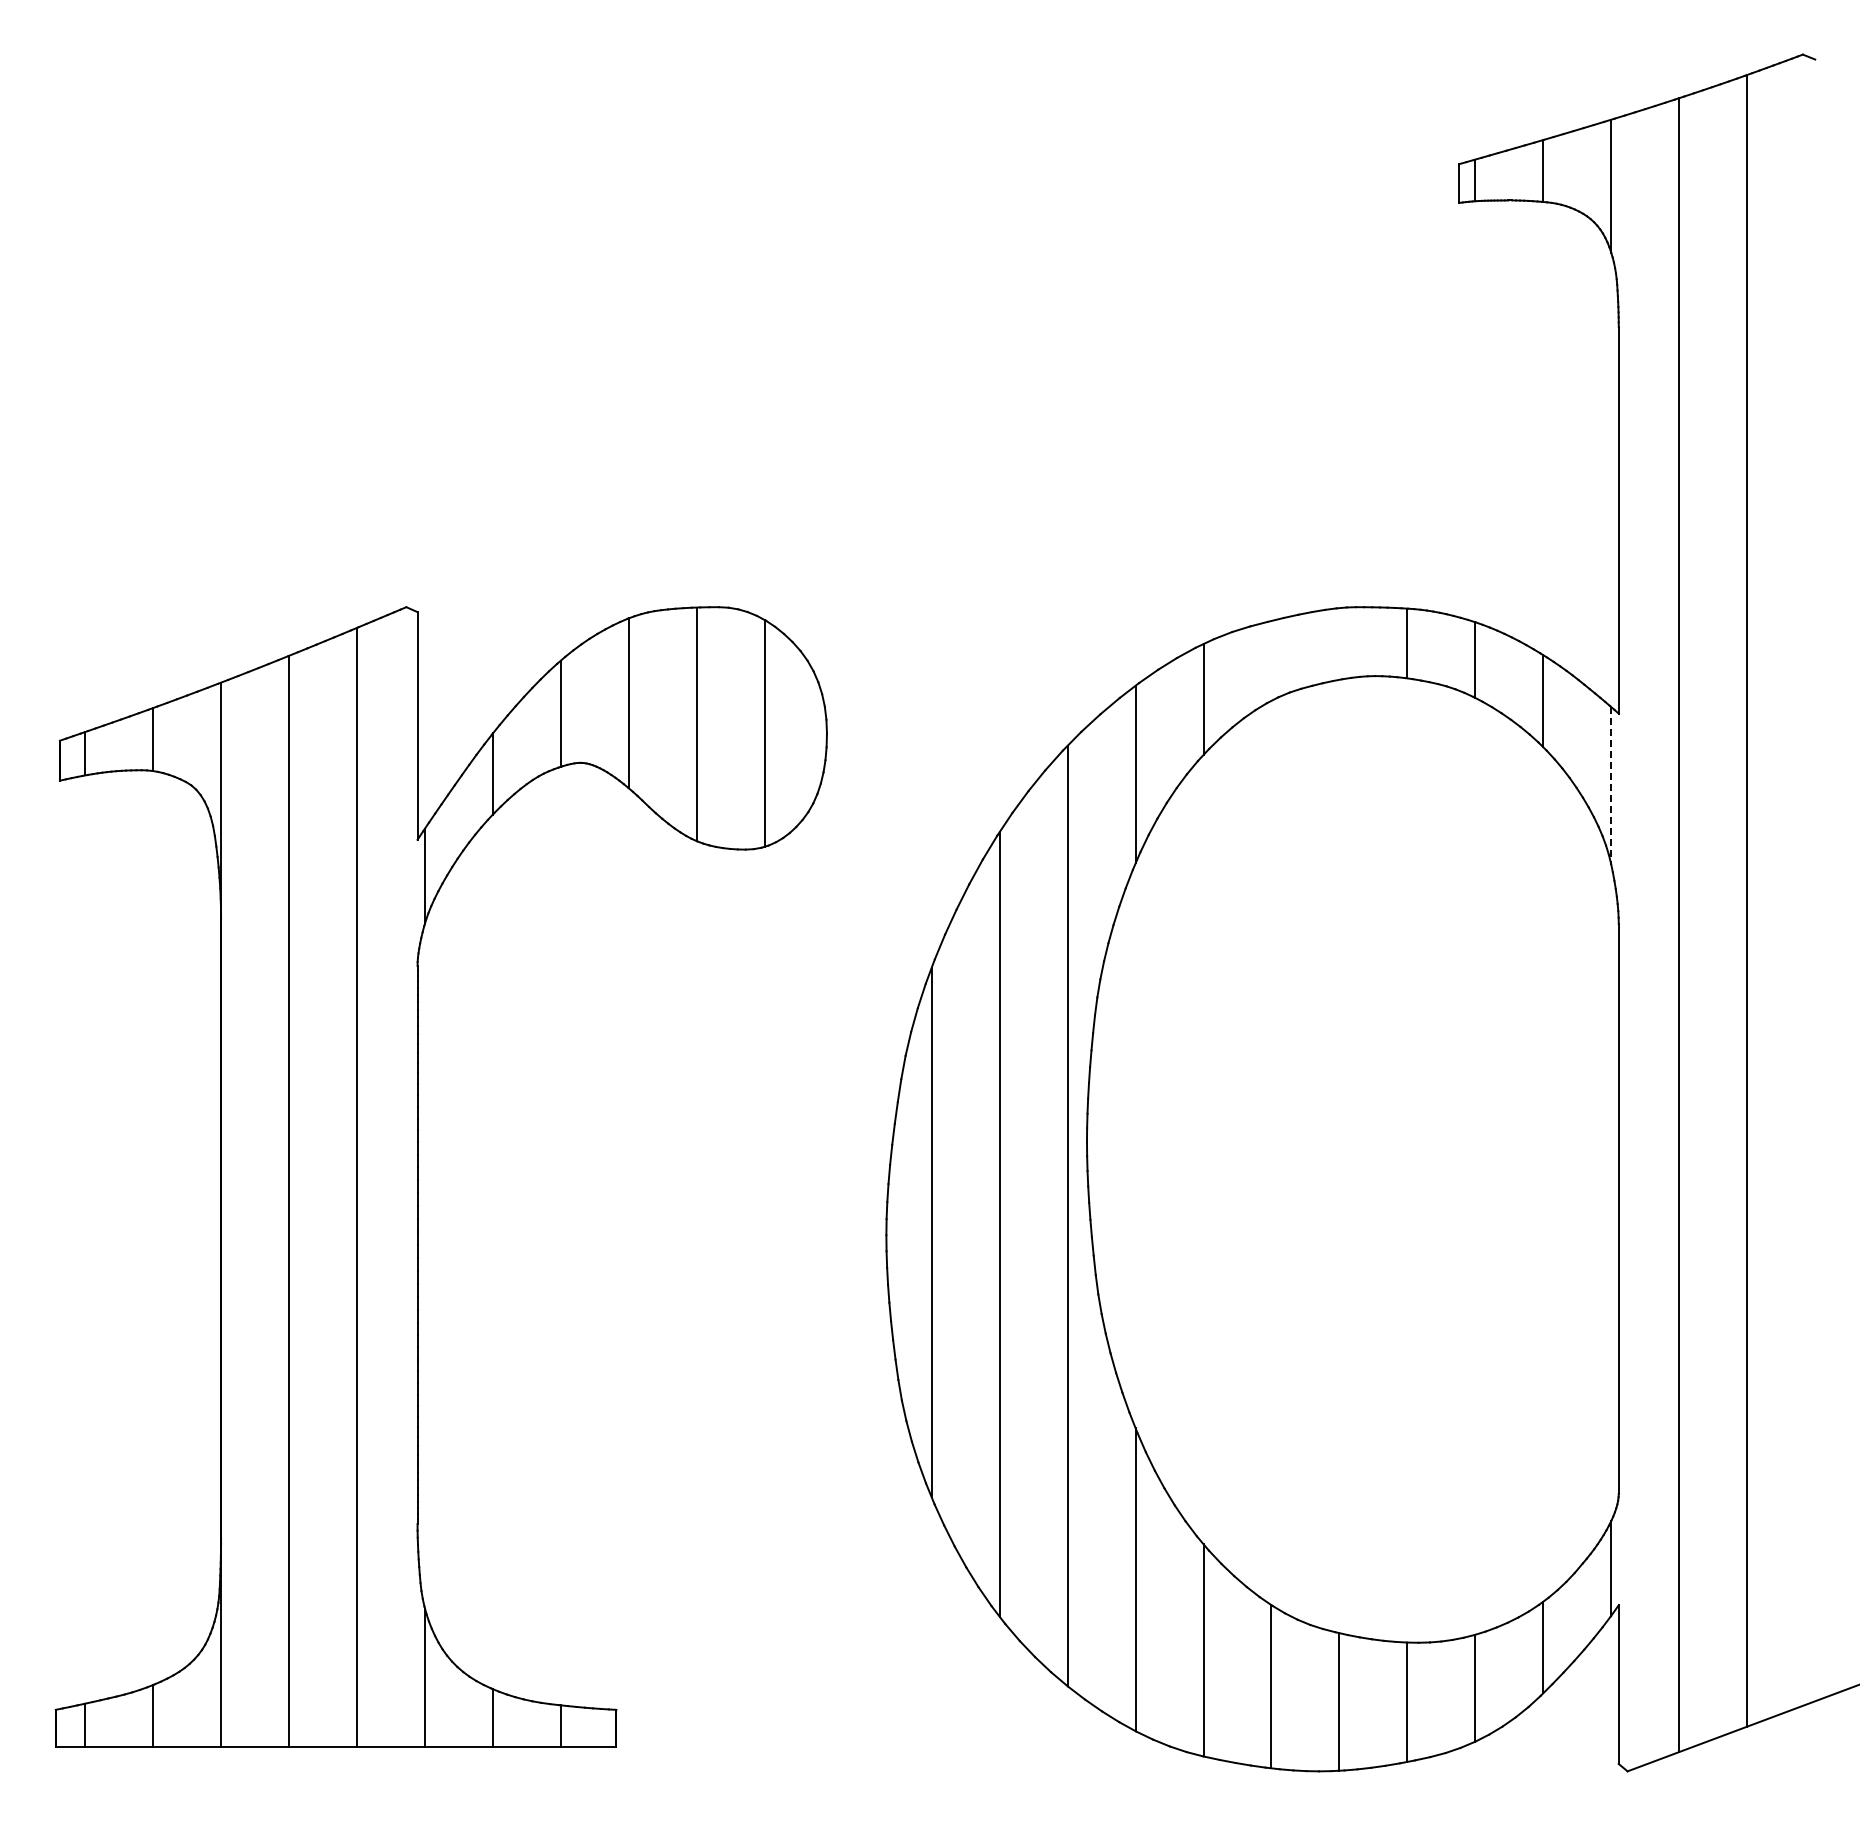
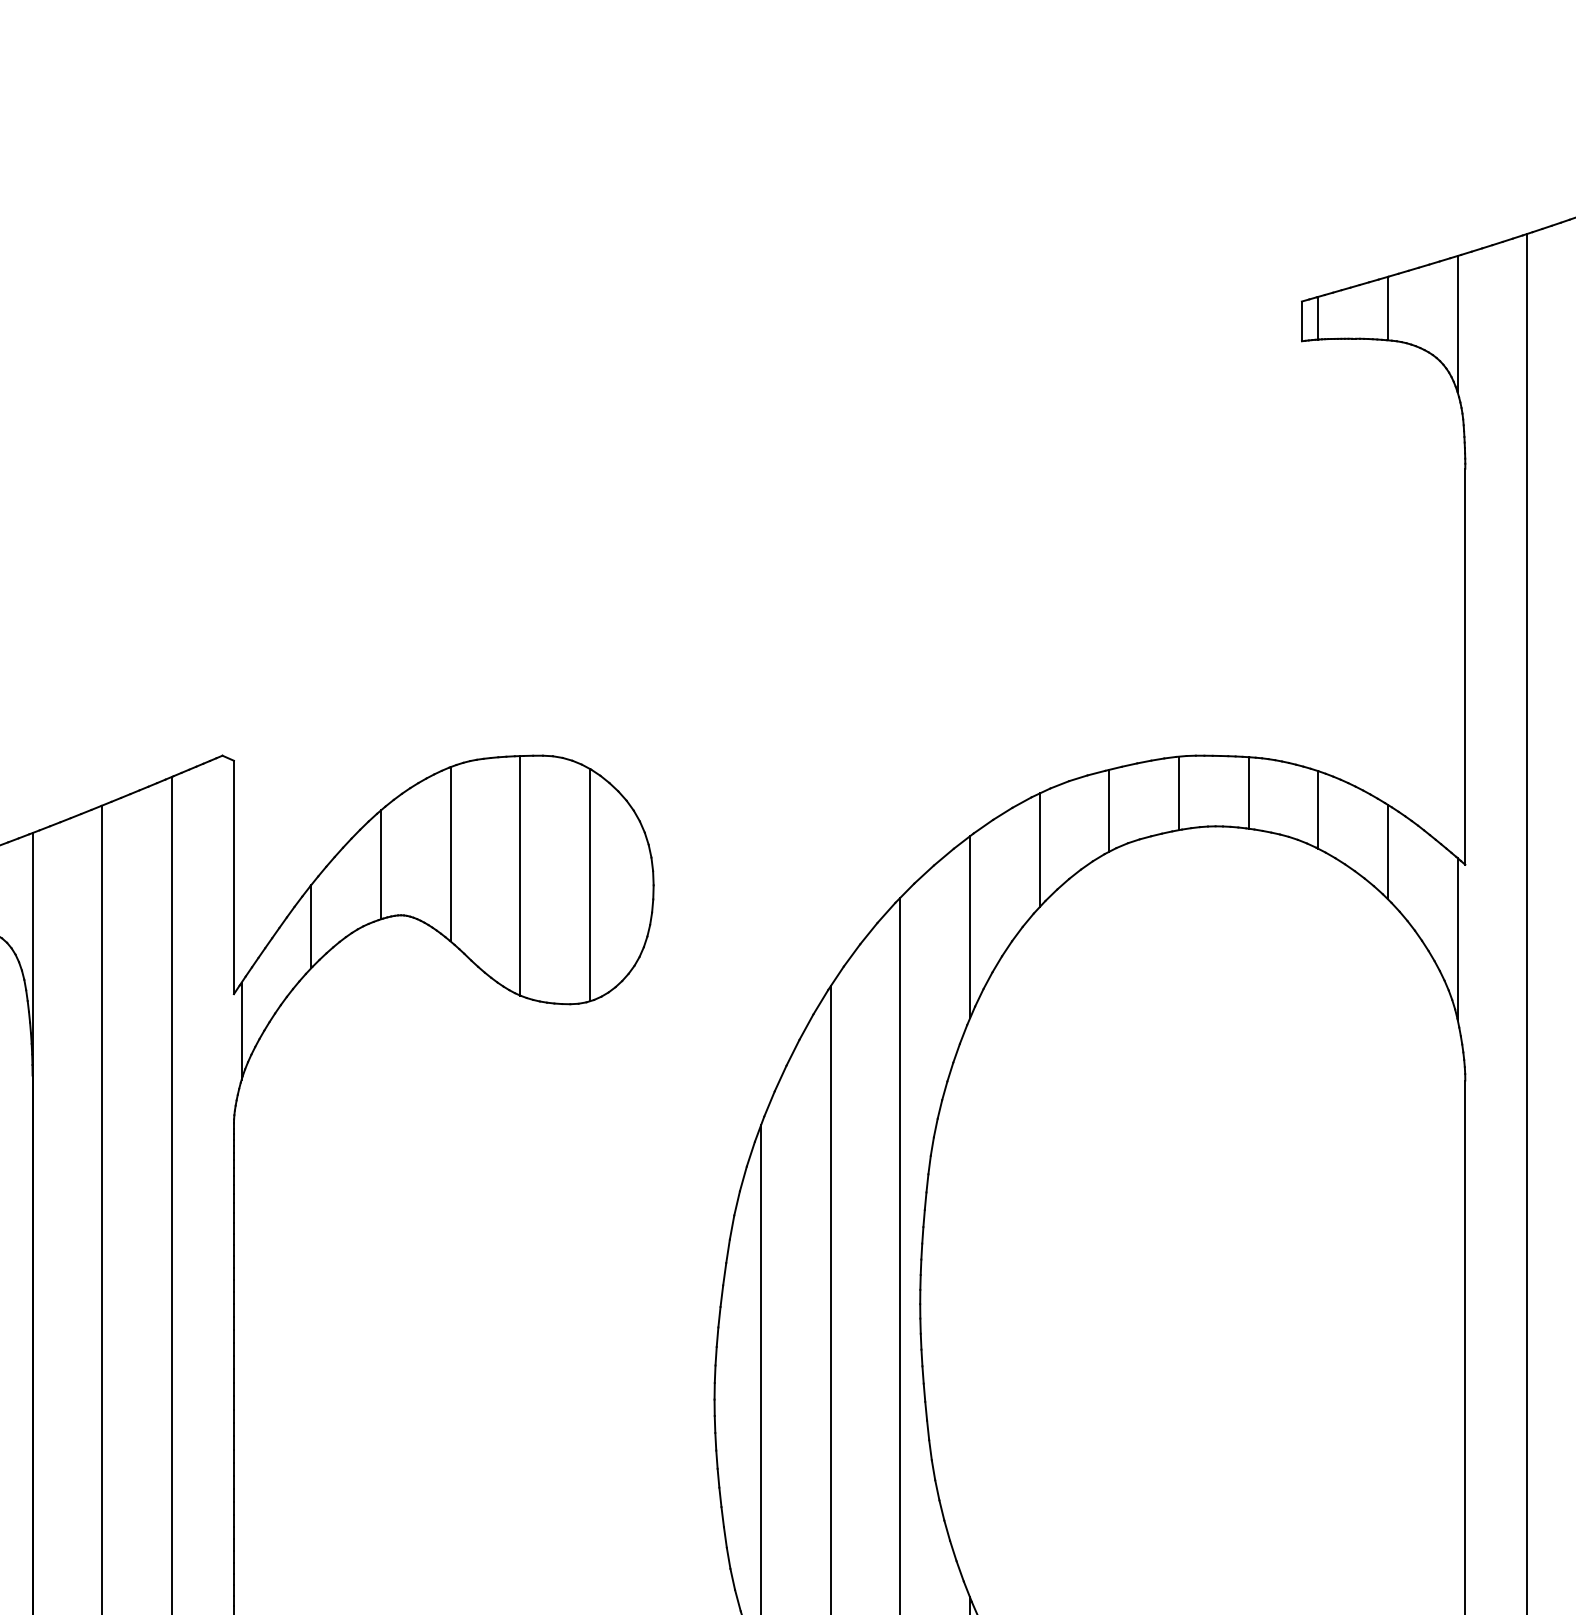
line: (1339, 643) -> (1179, 792), added
line: (1271, 660) -> (1109, 810), added
line: (1611, 785) -> (1457, 938), dashed -> solid

